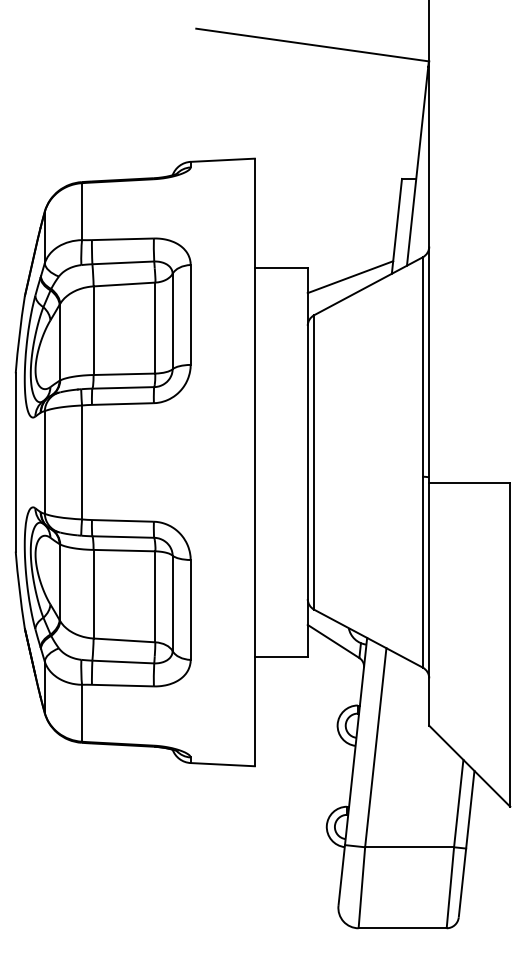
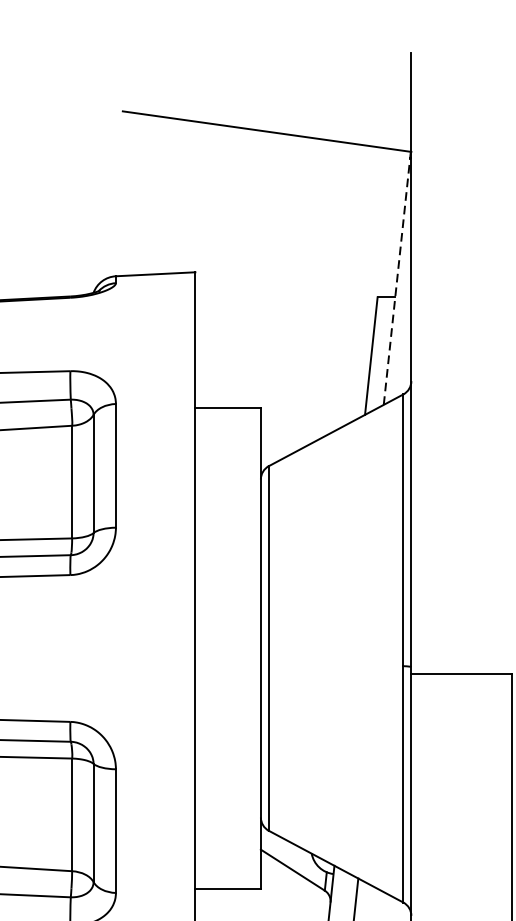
line: (417, 165) -> (396, 280), solid -> dashed
line: (350, 277) -> (313, 419), removed

